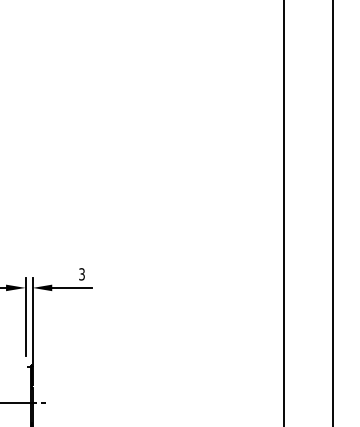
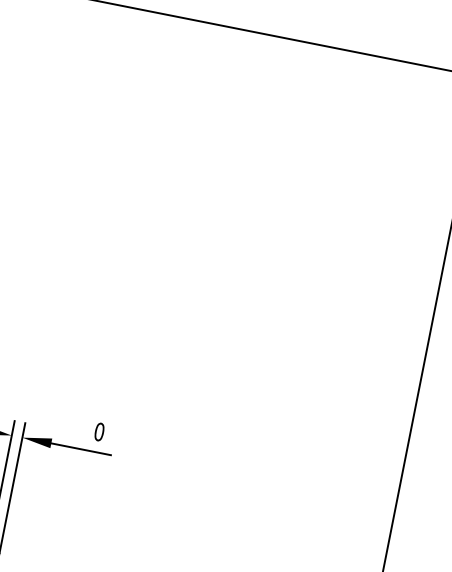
text: (81, 274) -> (98, 432), 3 -> 0

